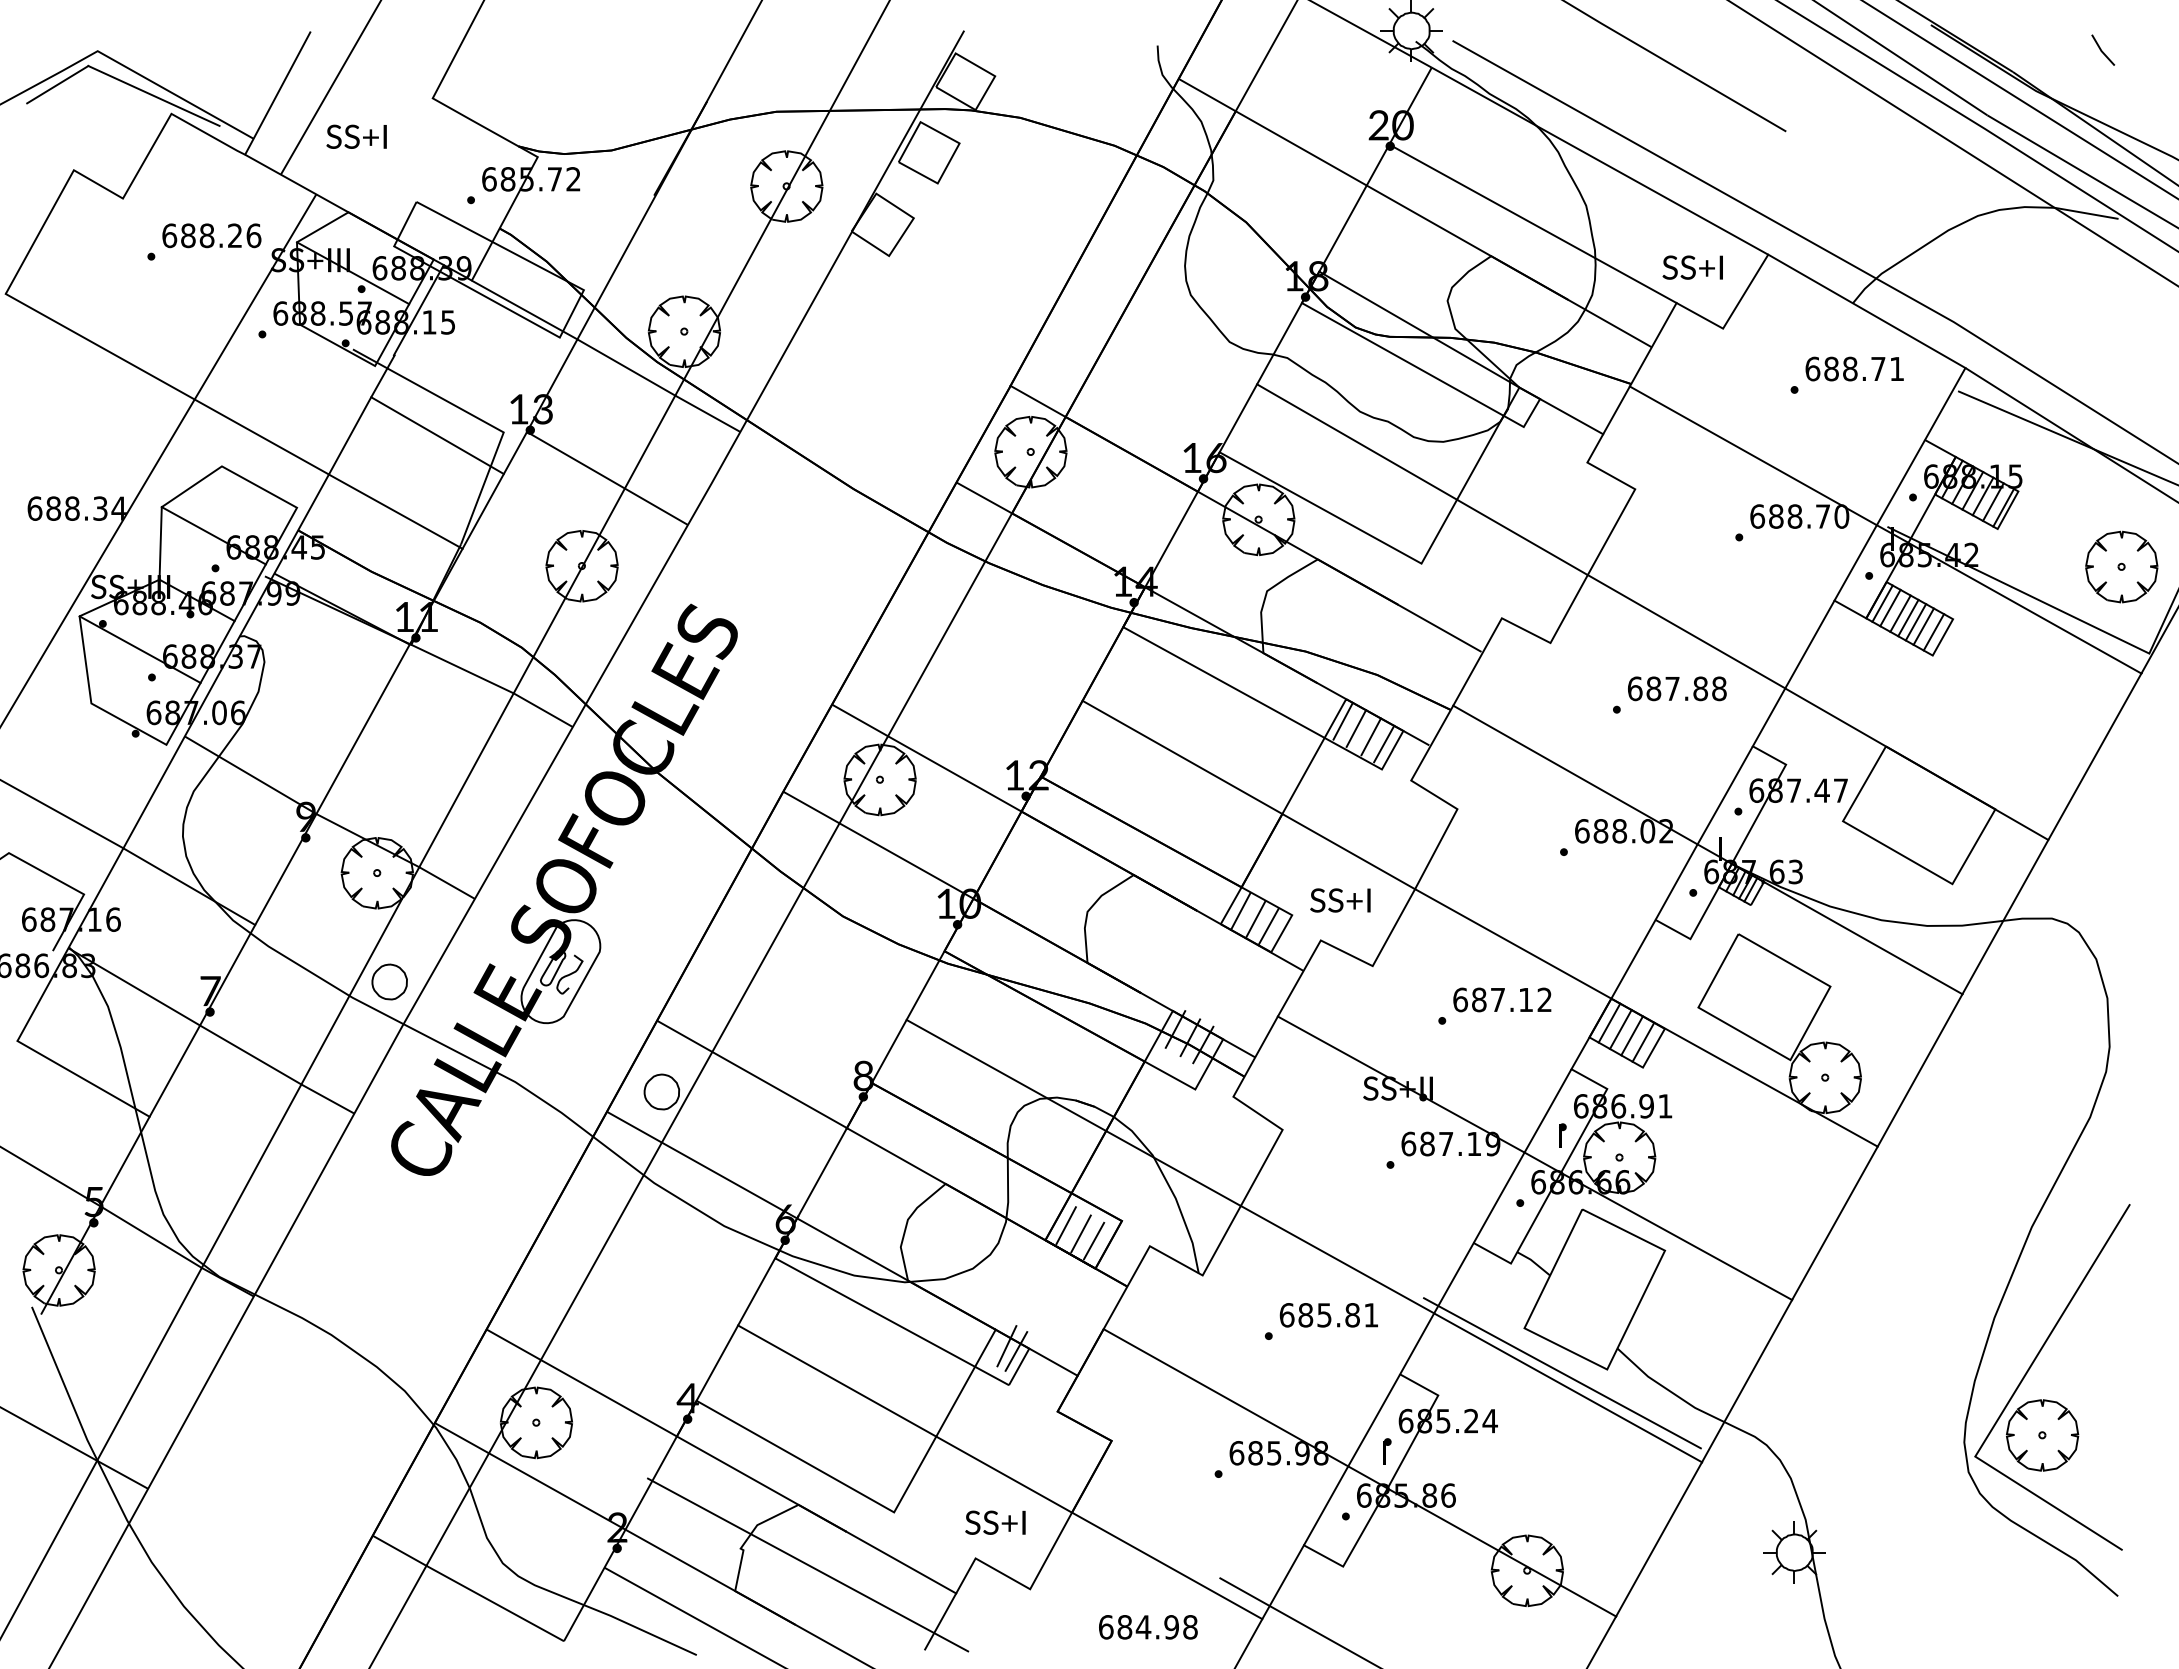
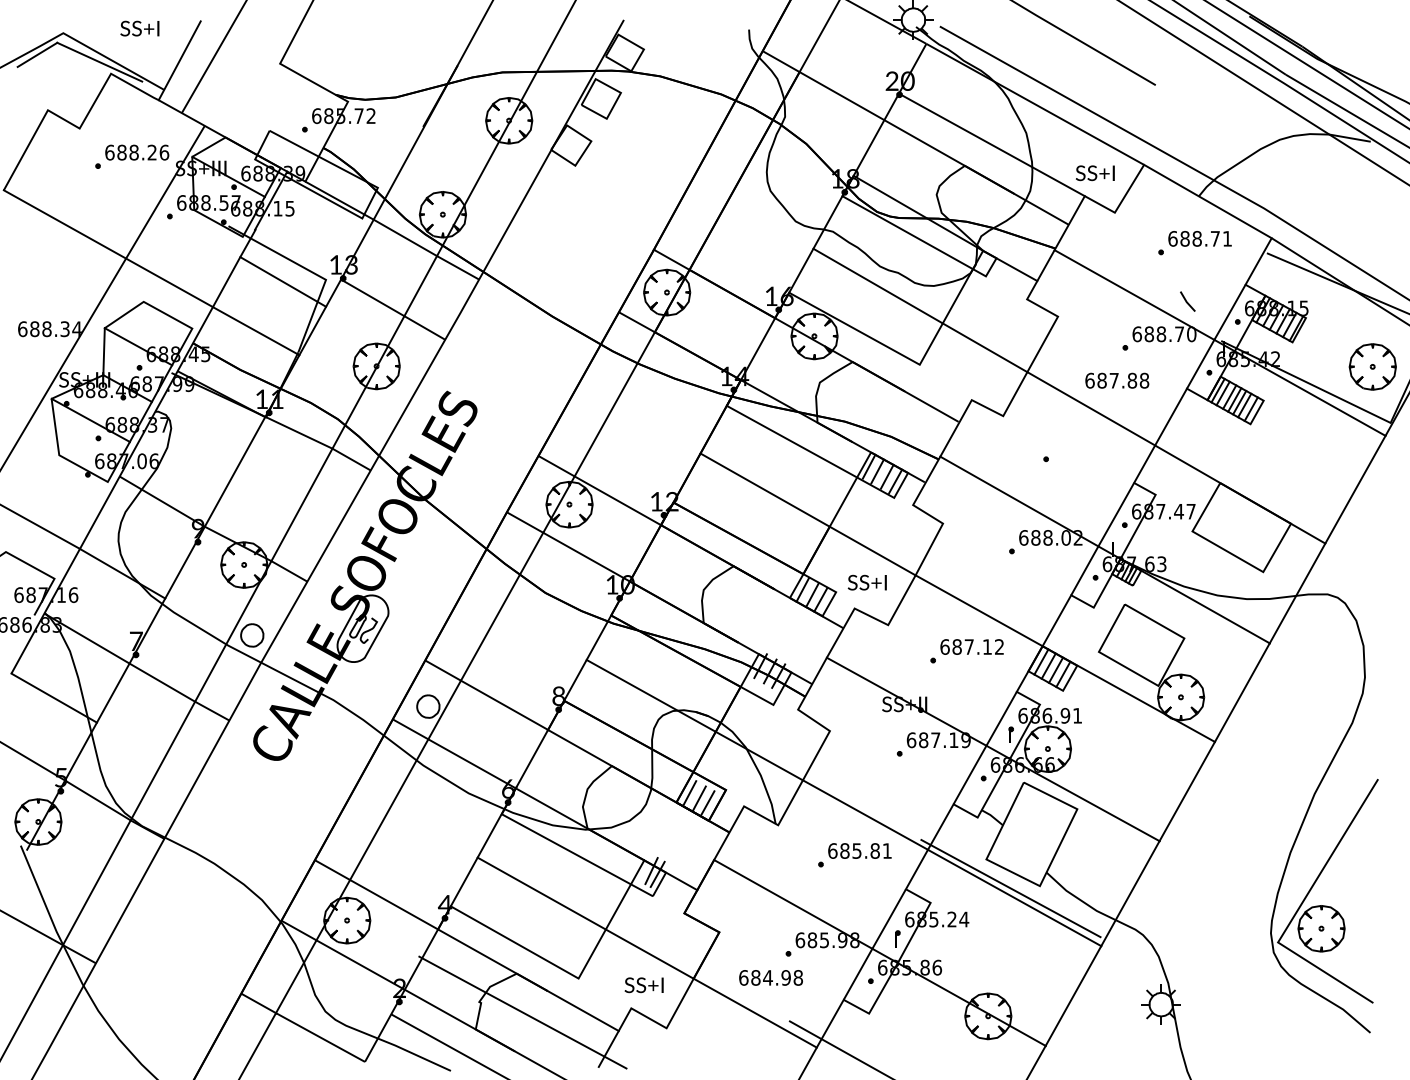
line: (2102, 50) -> (1187, 301), moved
text: (356, 136) -> (139, 28), moved
text: (1677, 688) -> (1117, 380), moved
text: (1147, 1626) -> (770, 977), moved

